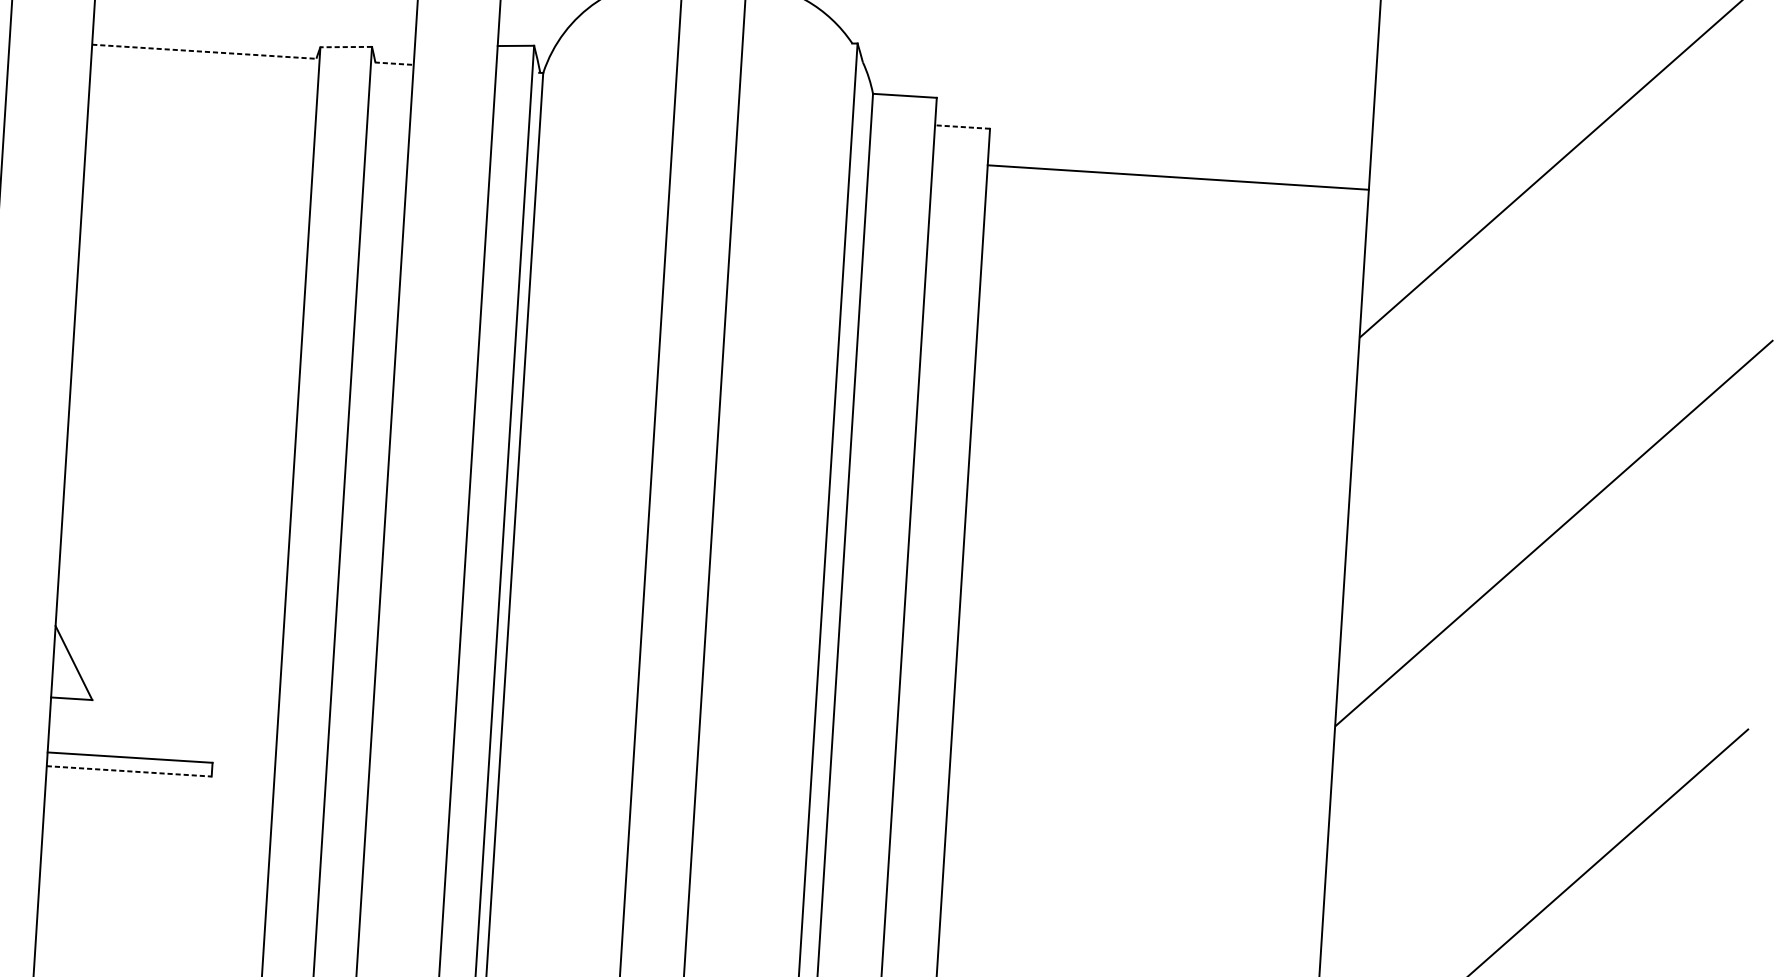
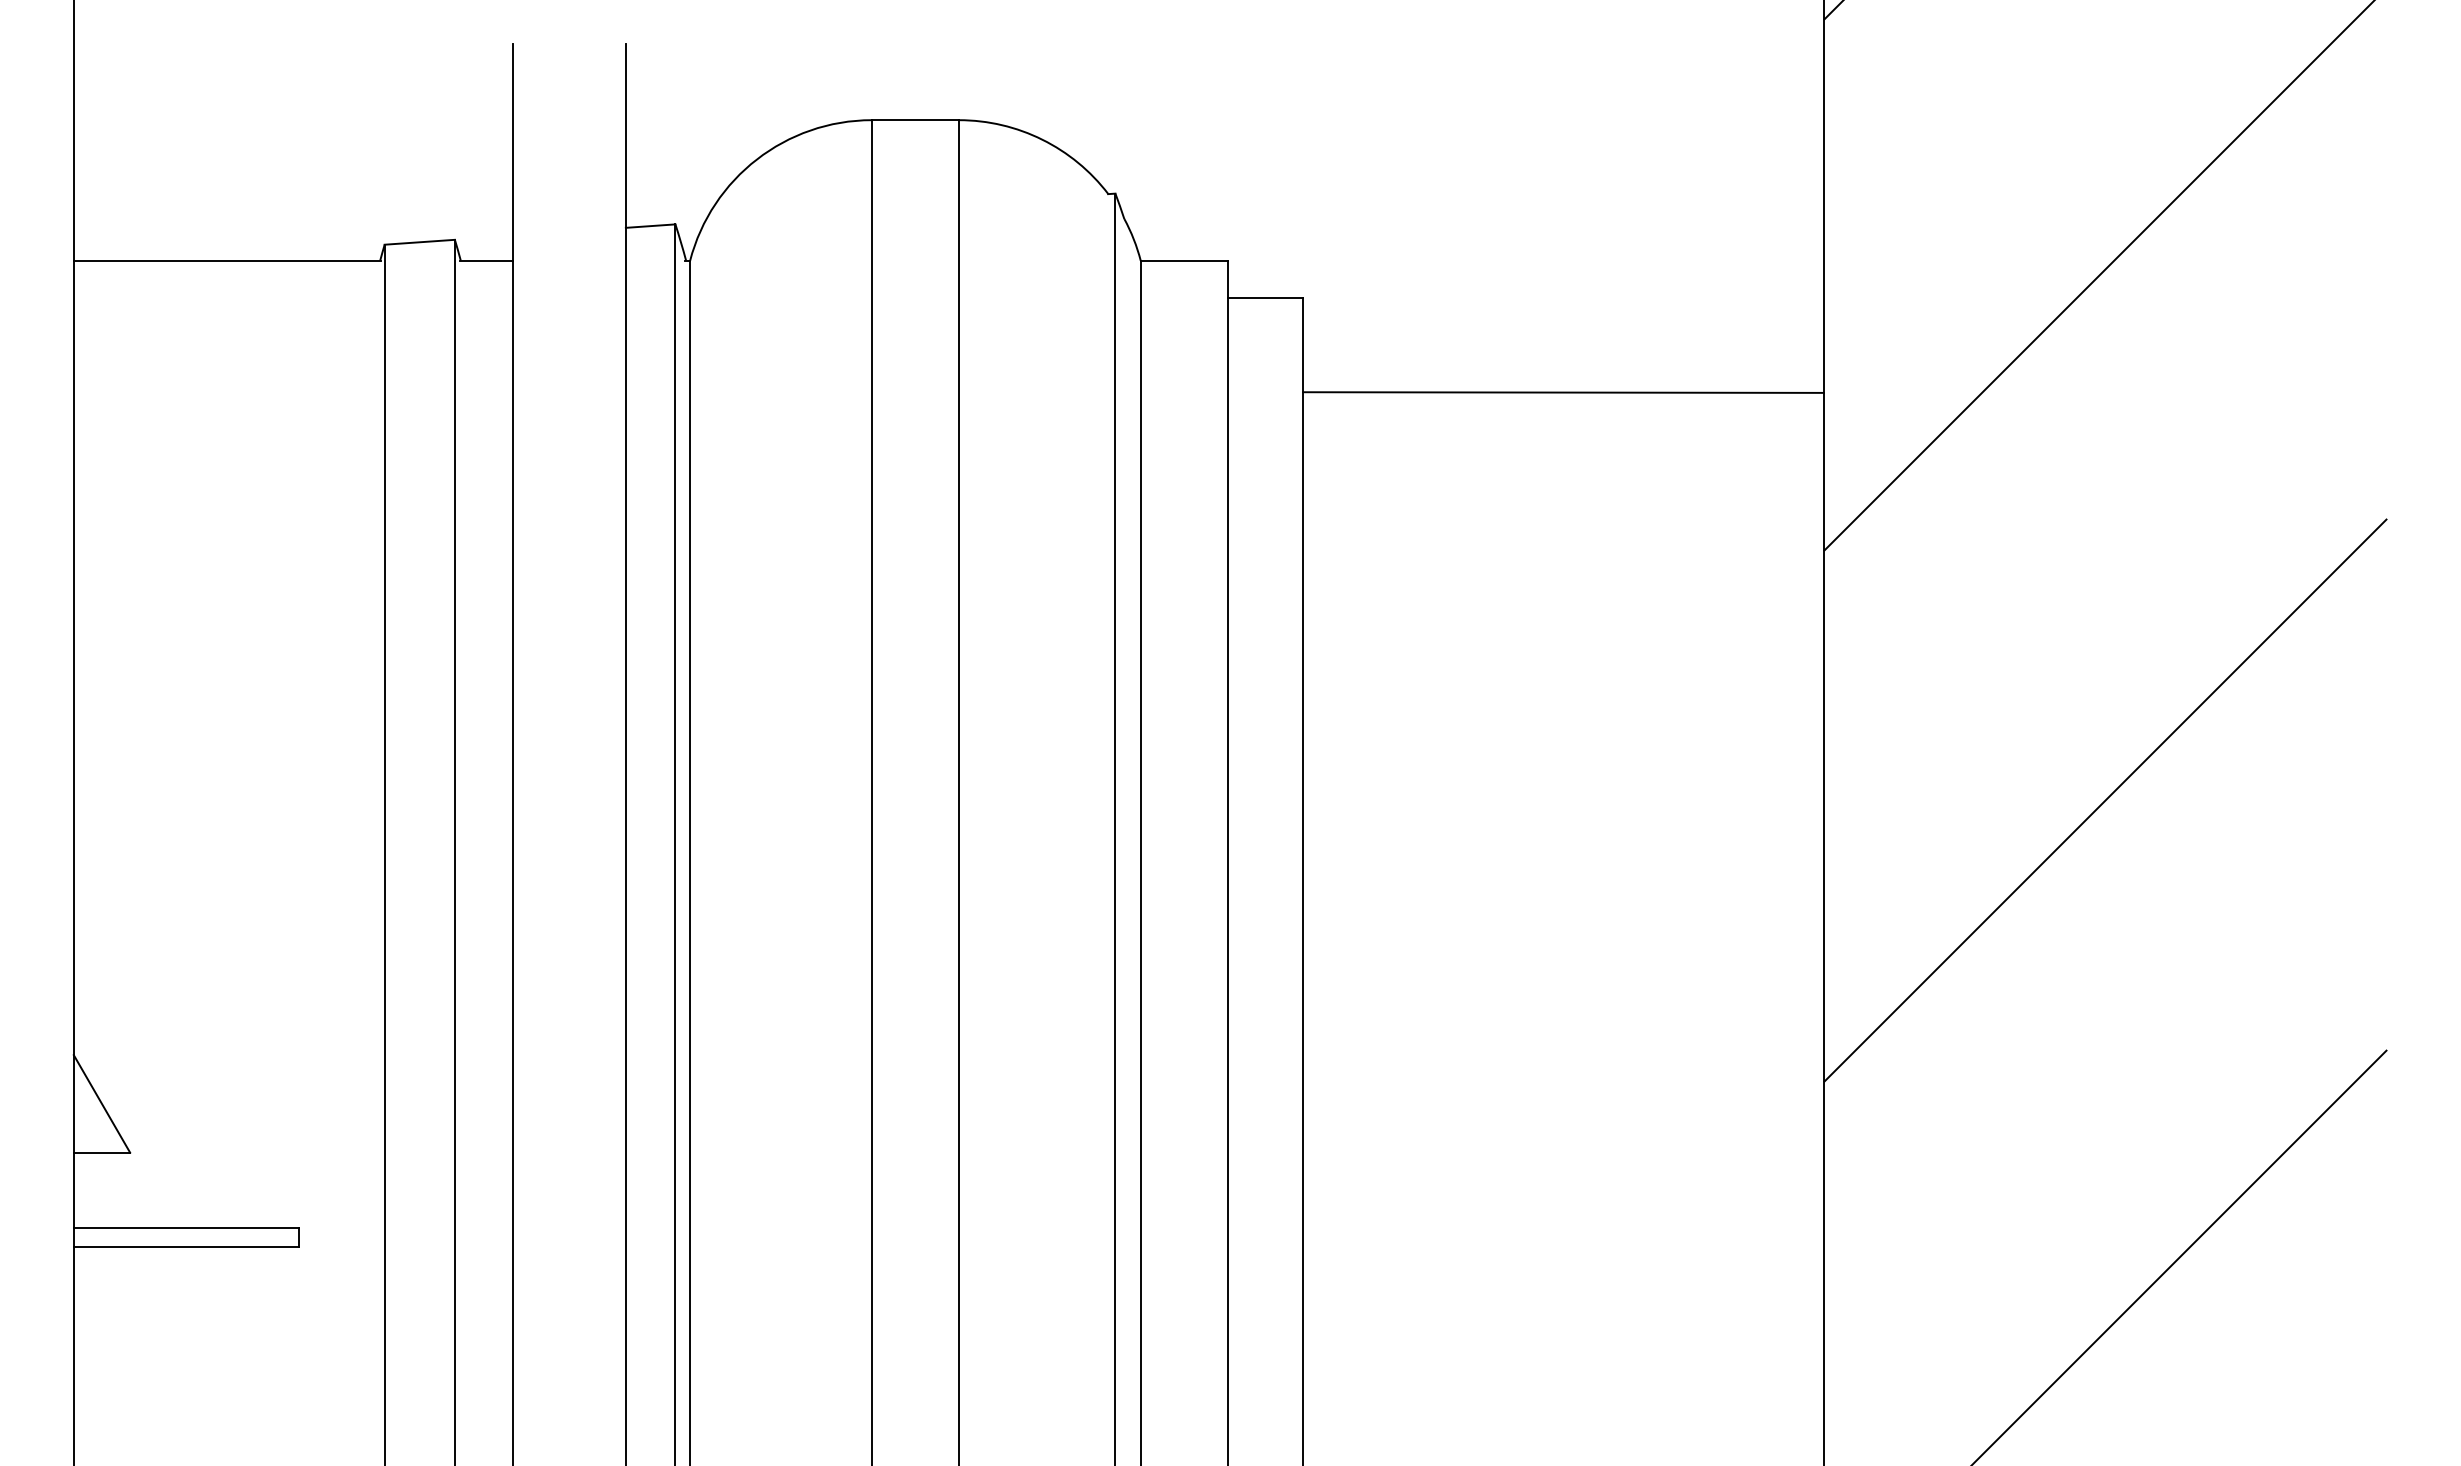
line: (346, 47) -> (419, 242), dashed -> solid
line: (204, 51) -> (227, 260), dashed -> solid
line: (394, 63) -> (486, 260), dashed -> solid
line: (962, 127) -> (1265, 298), dashed -> solid
line: (1178, 177) -> (1563, 392), moved
line: (129, 771) -> (186, 1246), dashed -> solid

